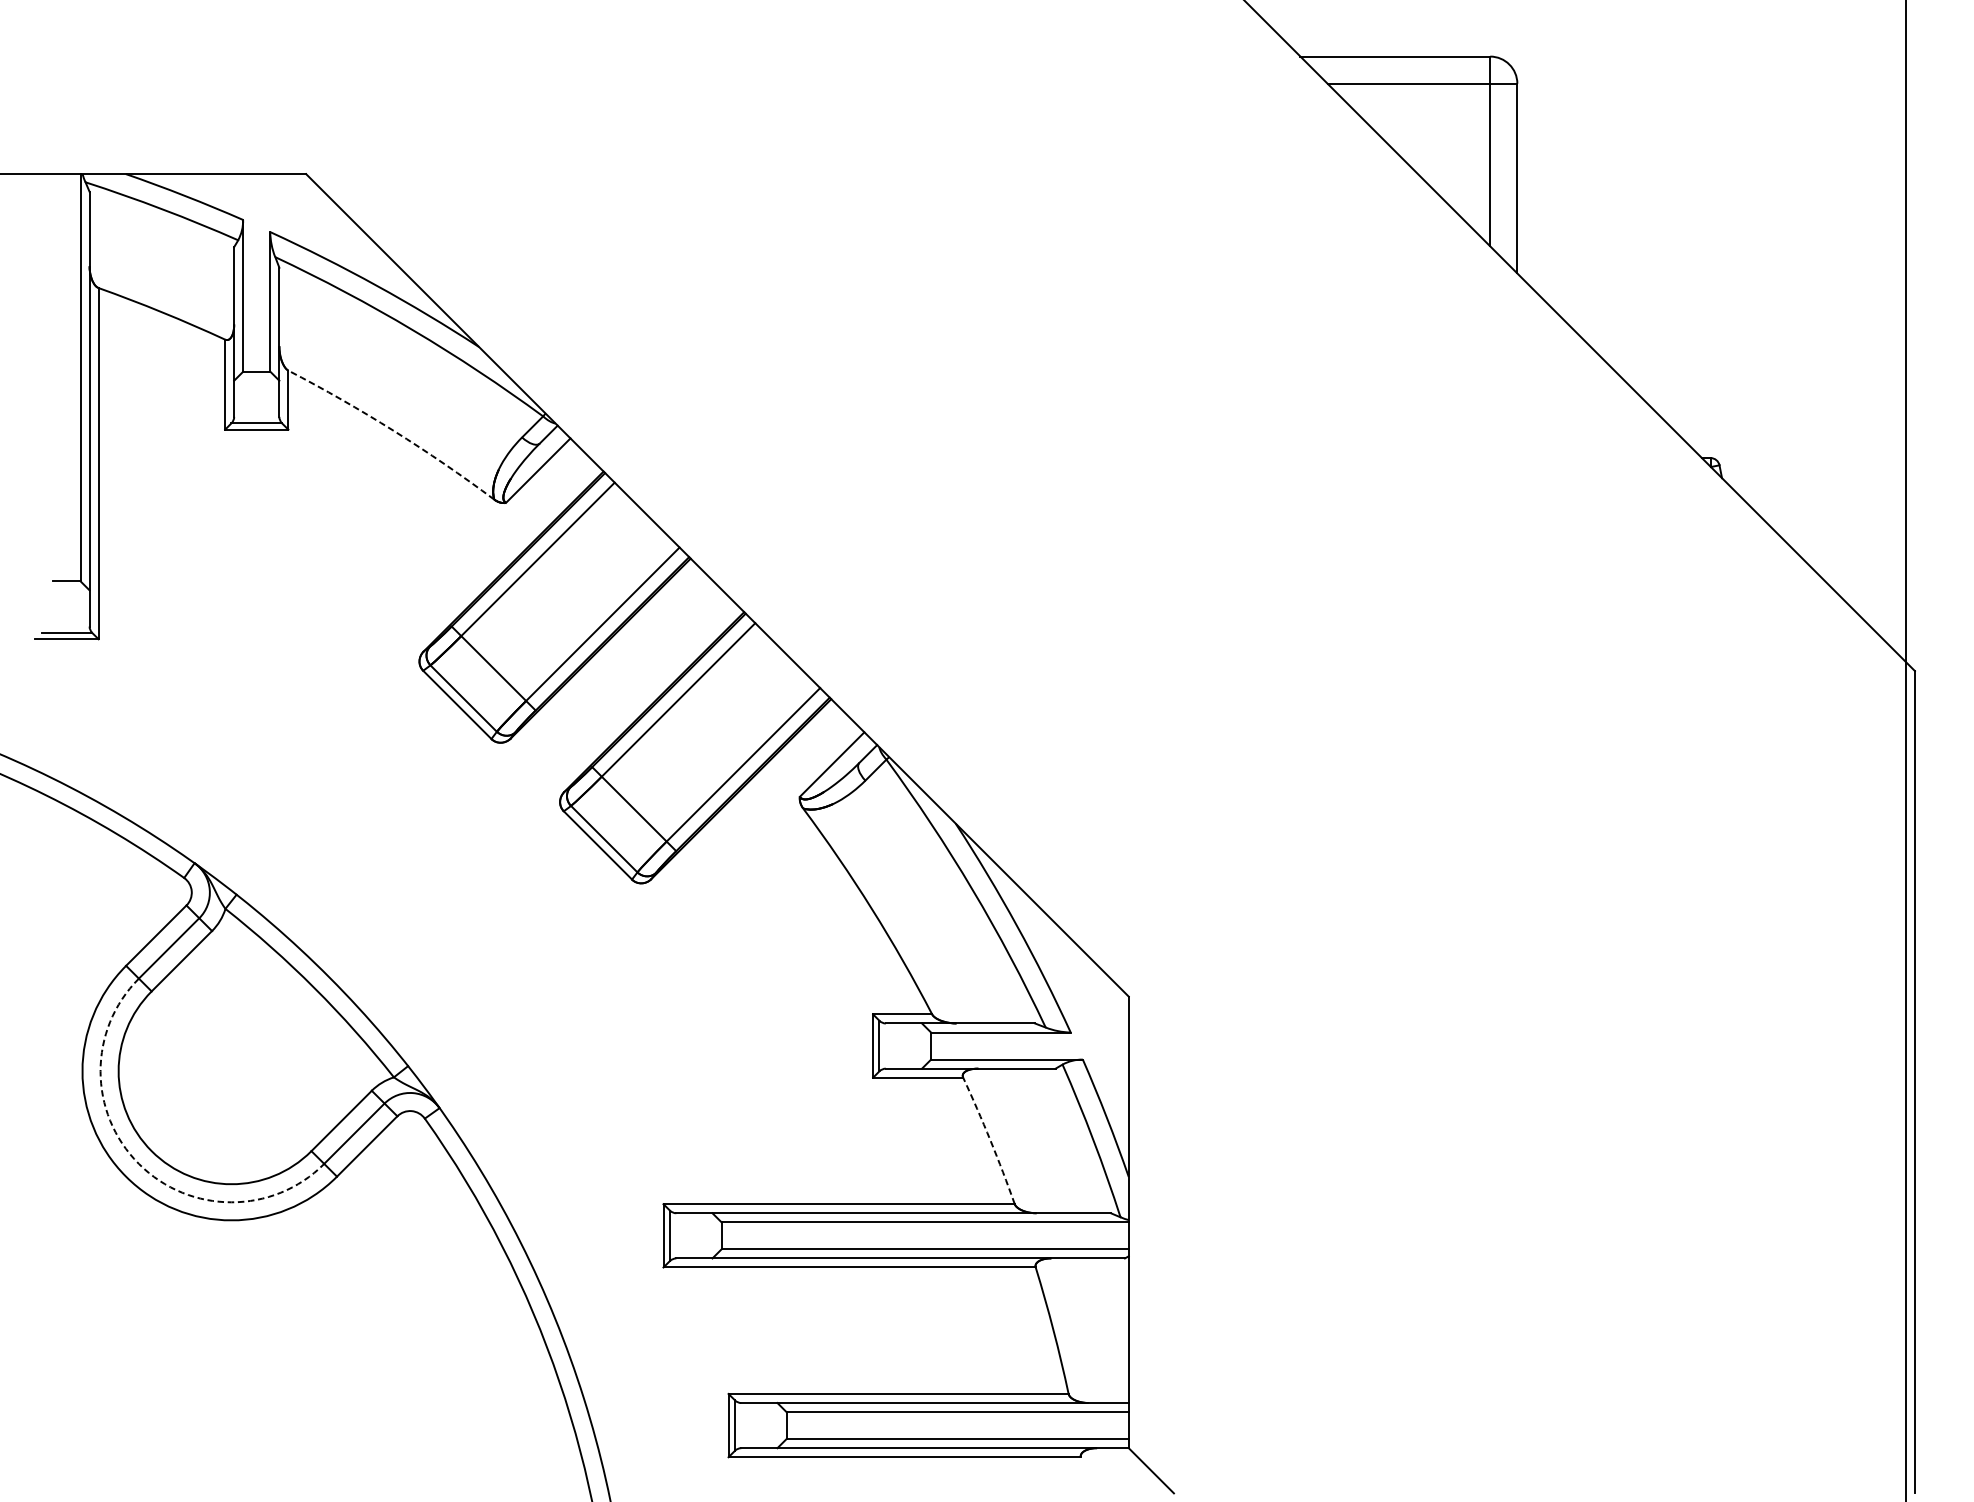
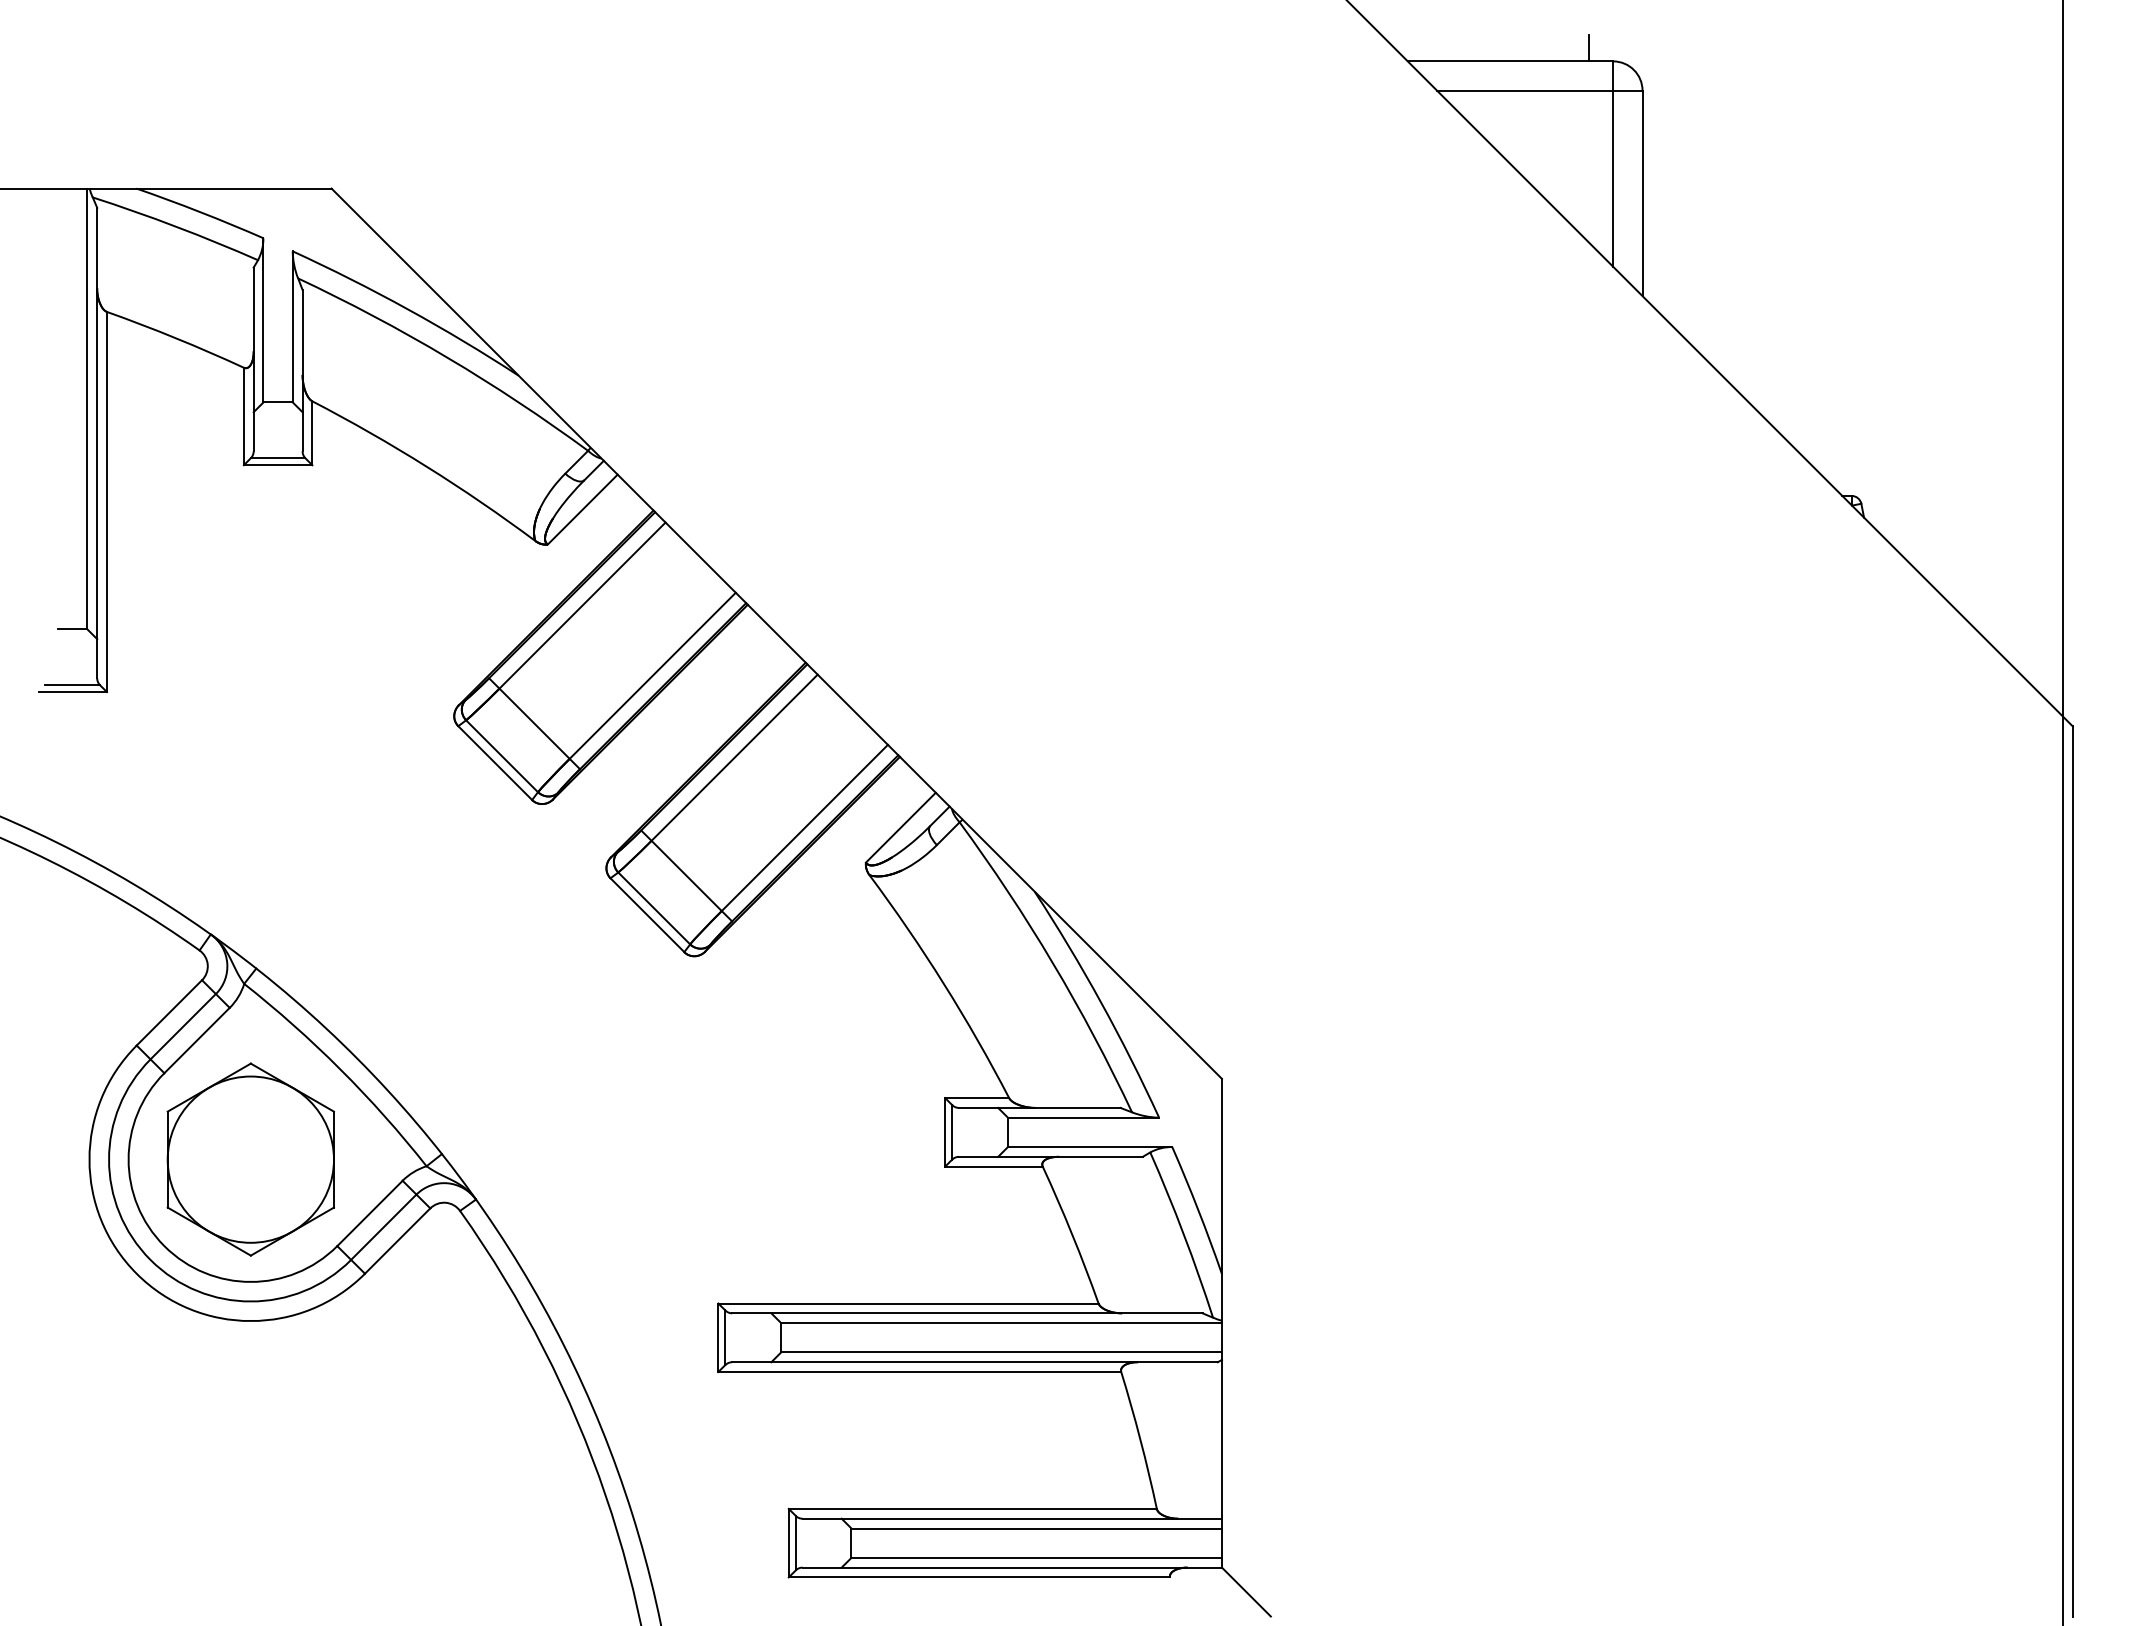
line: (1467, 43) -> (1588, 47), added
arc: (393, 430) -> (426, 466), dashed -> solid
part: (231, 1071) -> (250, 1159), added
arc: (990, 1140) -> (1072, 1234), dashed -> solid
arc: (138, 1163) -> (150, 1259), dashed -> solid

